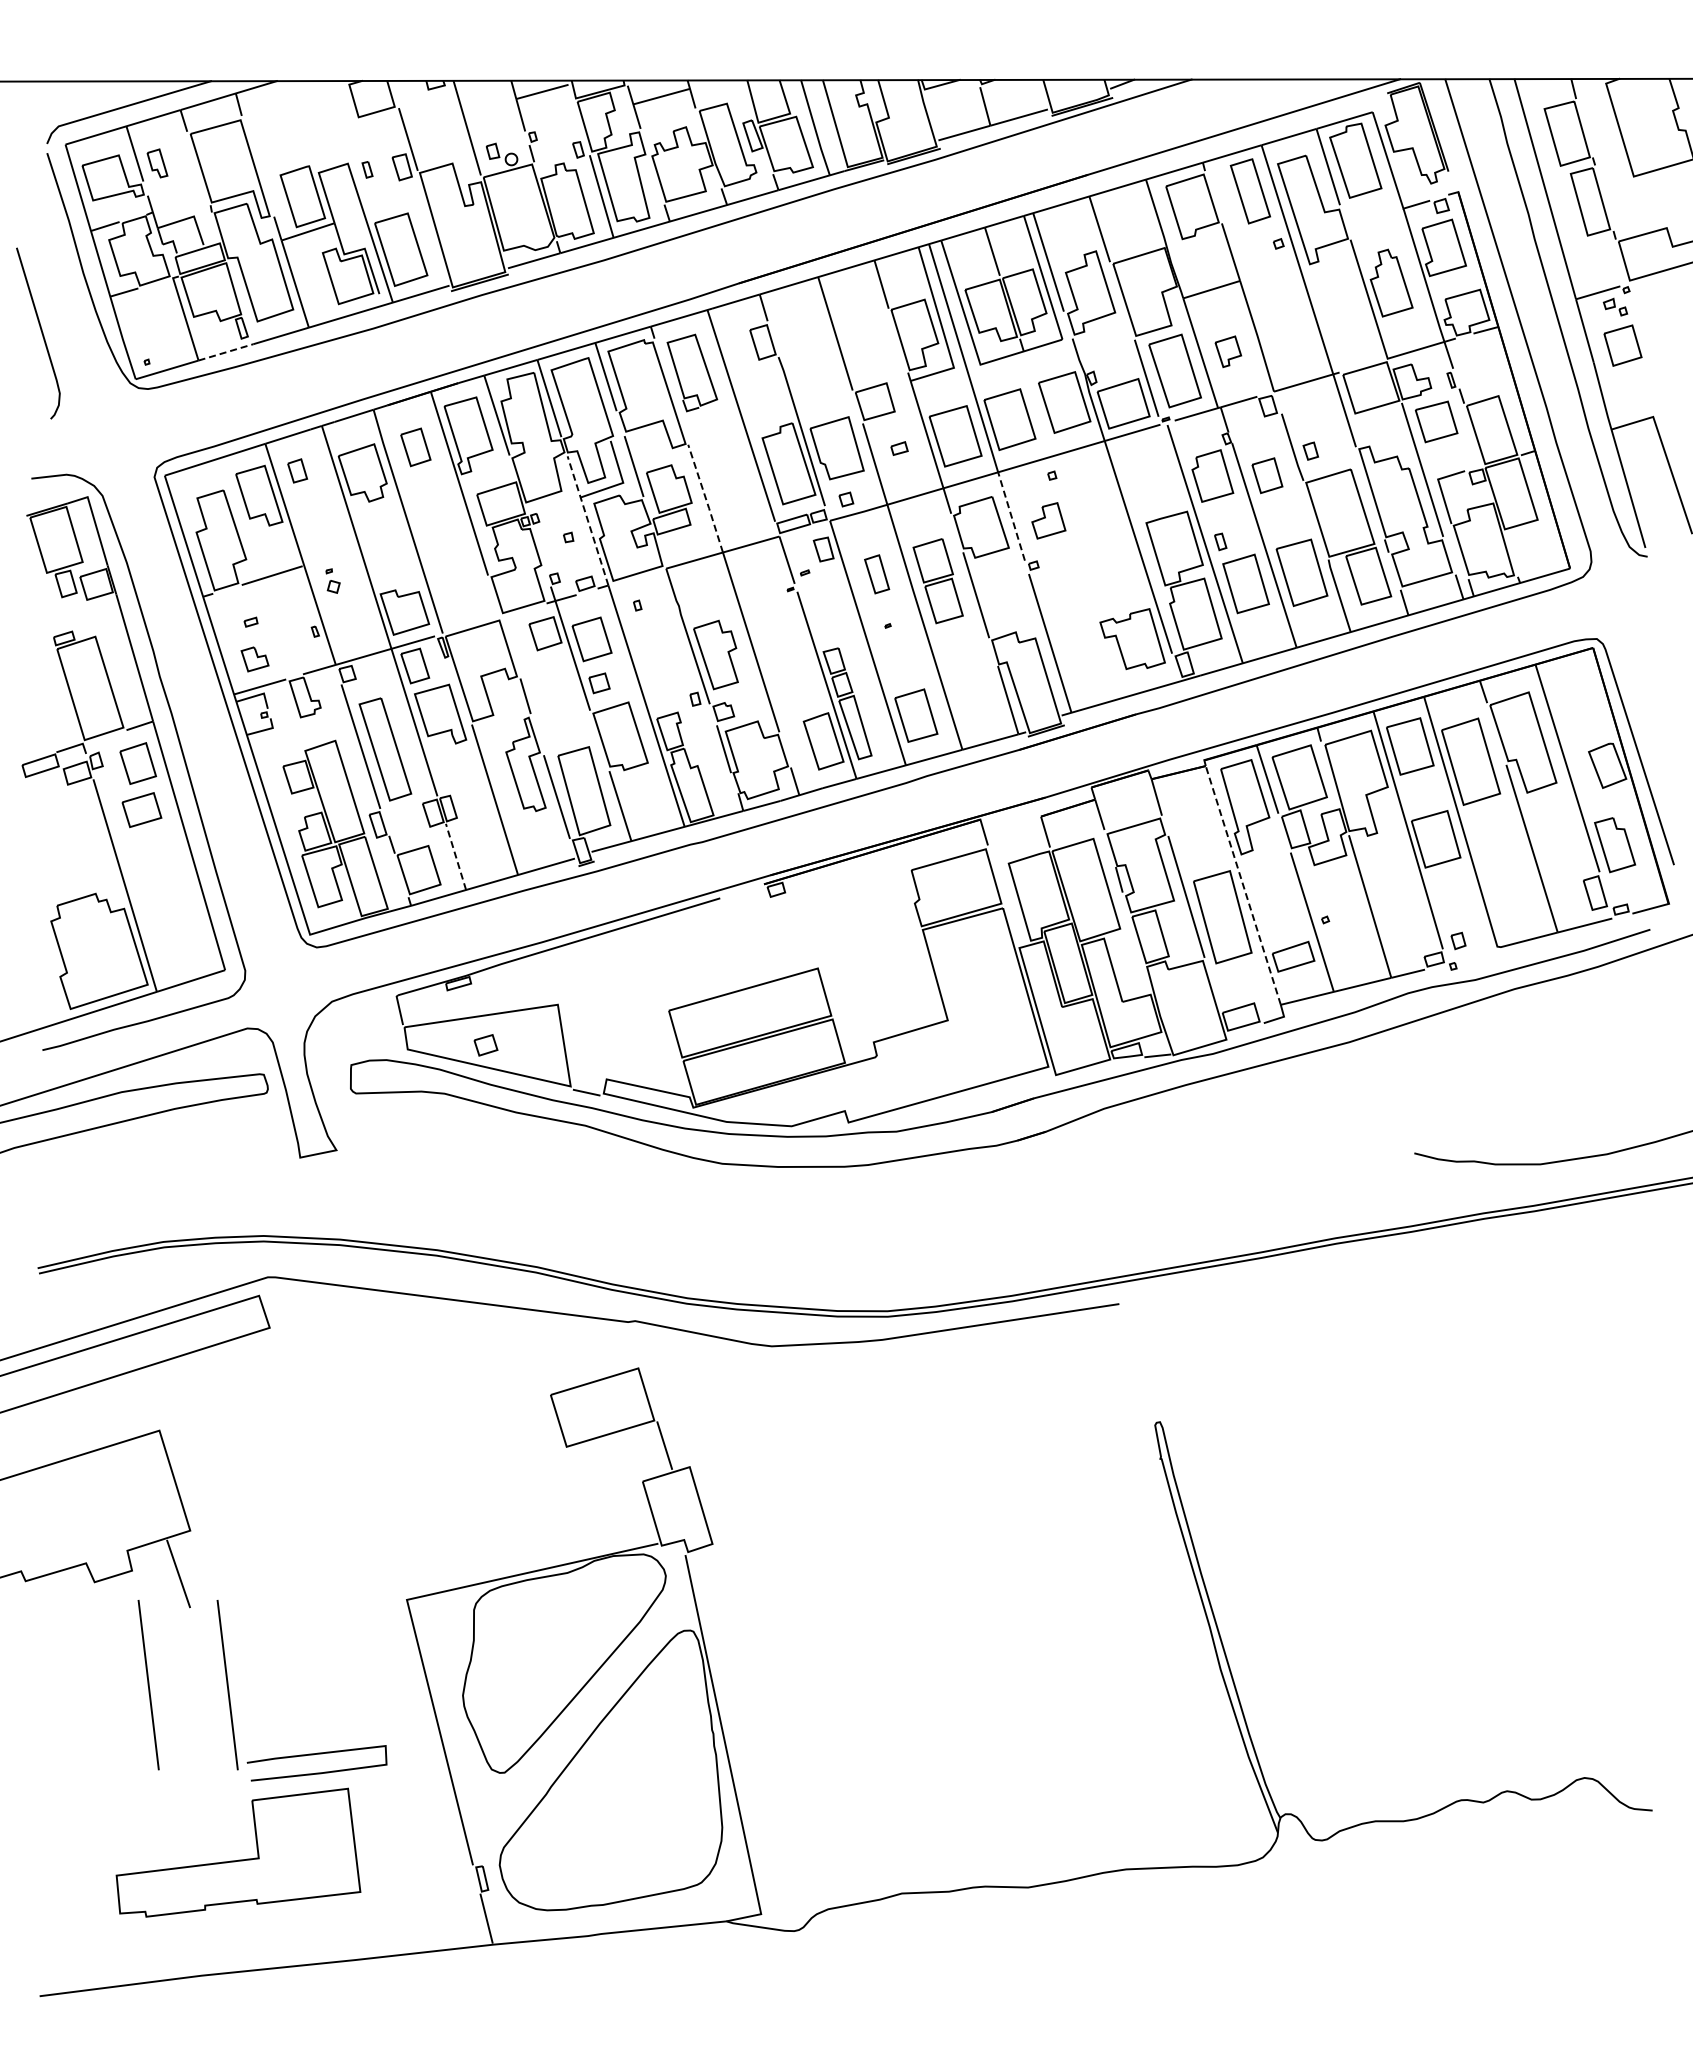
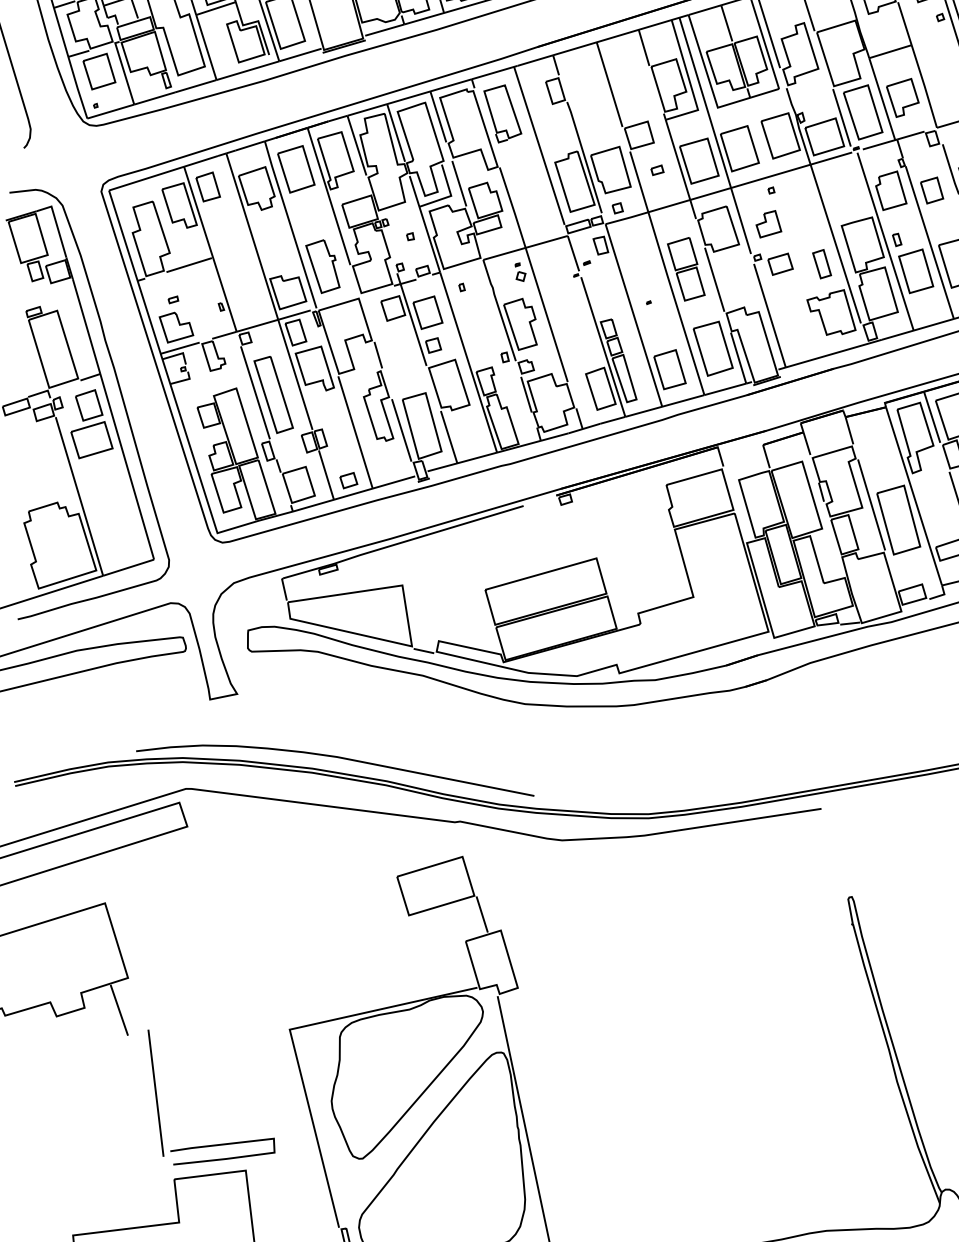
part: (151, 316) -> (99, 71), added
part: (1228, 351) -> (902, 97), size x1.67
line: (225, 352) -> (154, 98), dashed -> solid
part: (415, 447) -> (296, 169), size x1.67
part: (297, 470) -> (208, 186), size x1.67
line: (705, 498) -> (512, 207), dashed -> solid
line: (1011, 516) -> (741, 221), dashed -> solid
line: (588, 520) -> (425, 223), dashed -> solid
part: (877, 574) -> (822, 264), moved
part: (1064, 574) -> (780, 264), added
part: (451, 577) -> (323, 266), added
part: (332, 580) -> (520, 271), moved
part: (254, 659) -> (175, 327), size x1.67
part: (974, 687) -> (713, 348), added
part: (141, 809) -> (91, 439), size x1.43
line: (456, 856) -> (326, 474), dashed -> solid
line: (1243, 884) -> (914, 495), dashed -> solid
part: (485, 1045) -> (348, 480), moved
curve: (467, 1235) -> (334, 757), added
line: (148, 1685) -> (96, 1093), removed

